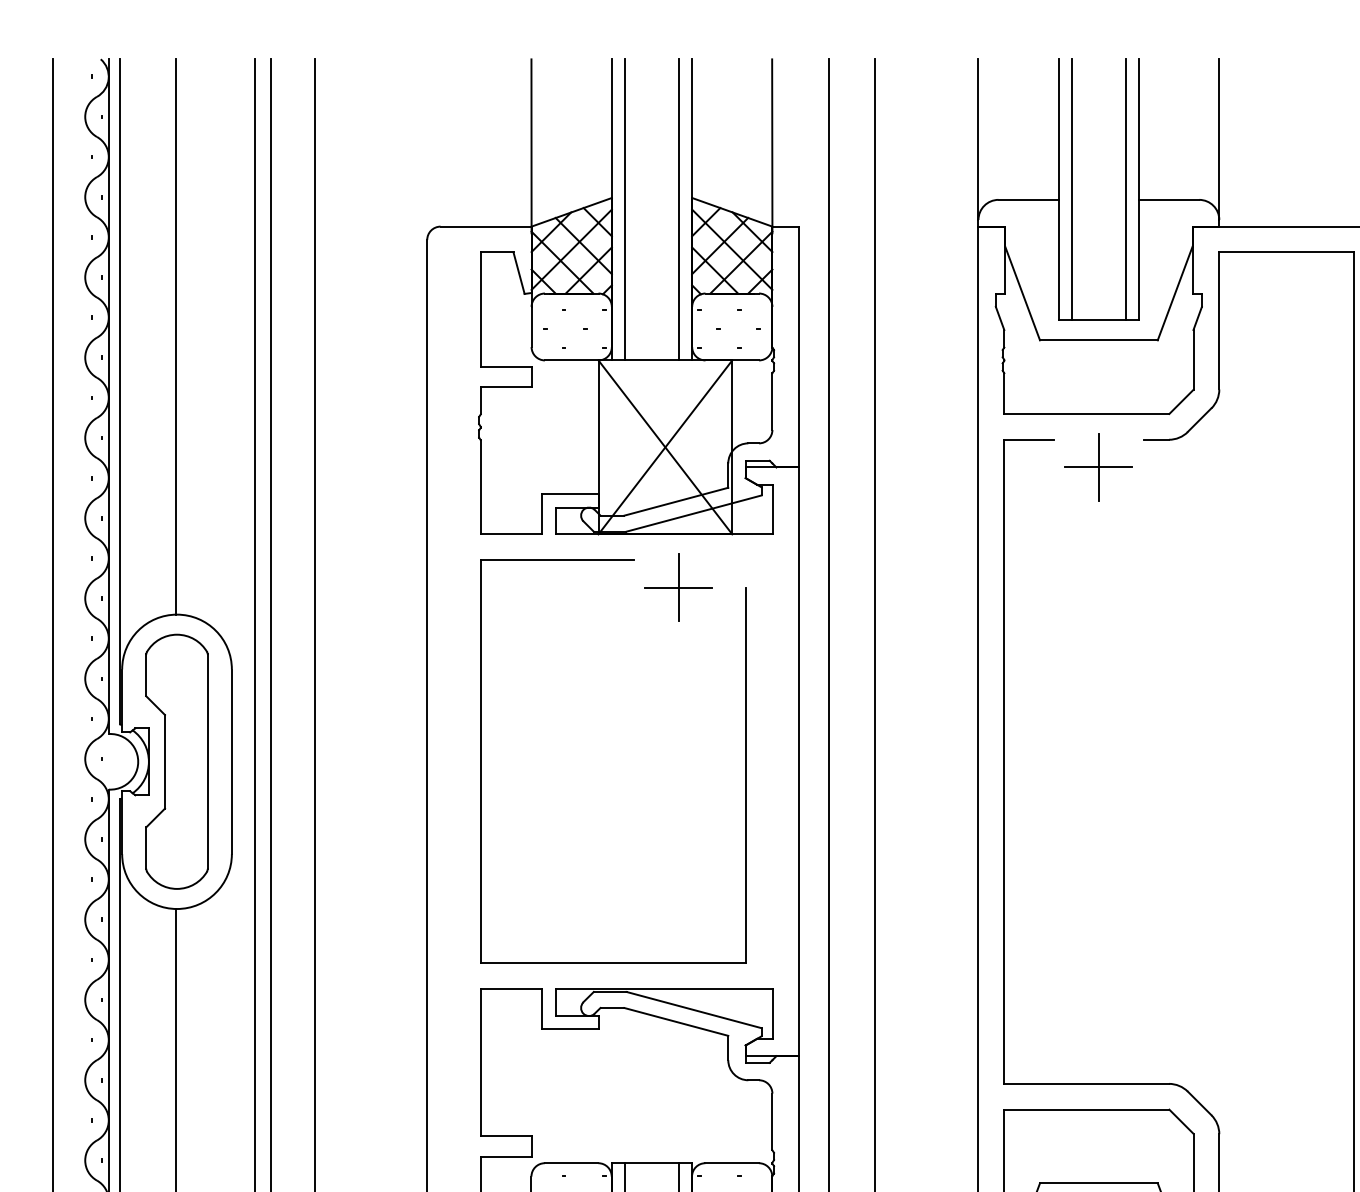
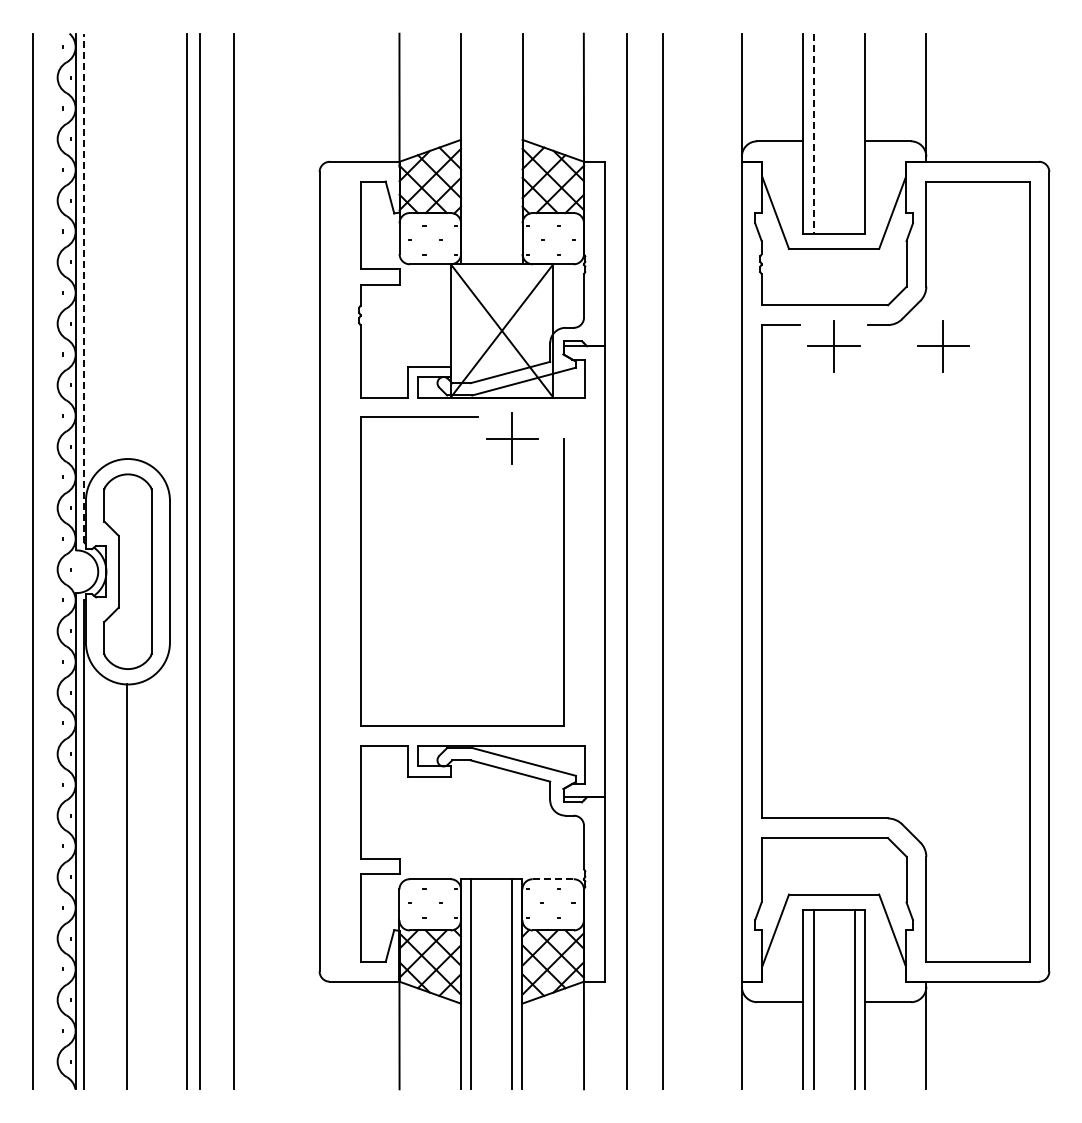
line: (1071, 189) -> (813, 133), solid -> dashed
line: (1125, 189) -> (854, 133), removed
line: (625, 209) -> (471, 148), removed
line: (679, 209) -> (512, 148), removed
line: (175, 337) -> (126, 246), removed
line: (118, 392) -> (83, 288), solid -> dashed
part: (1240, 467) -> (942, 346), added
line: (732, 1163) -> (553, 879), solid -> dashed

